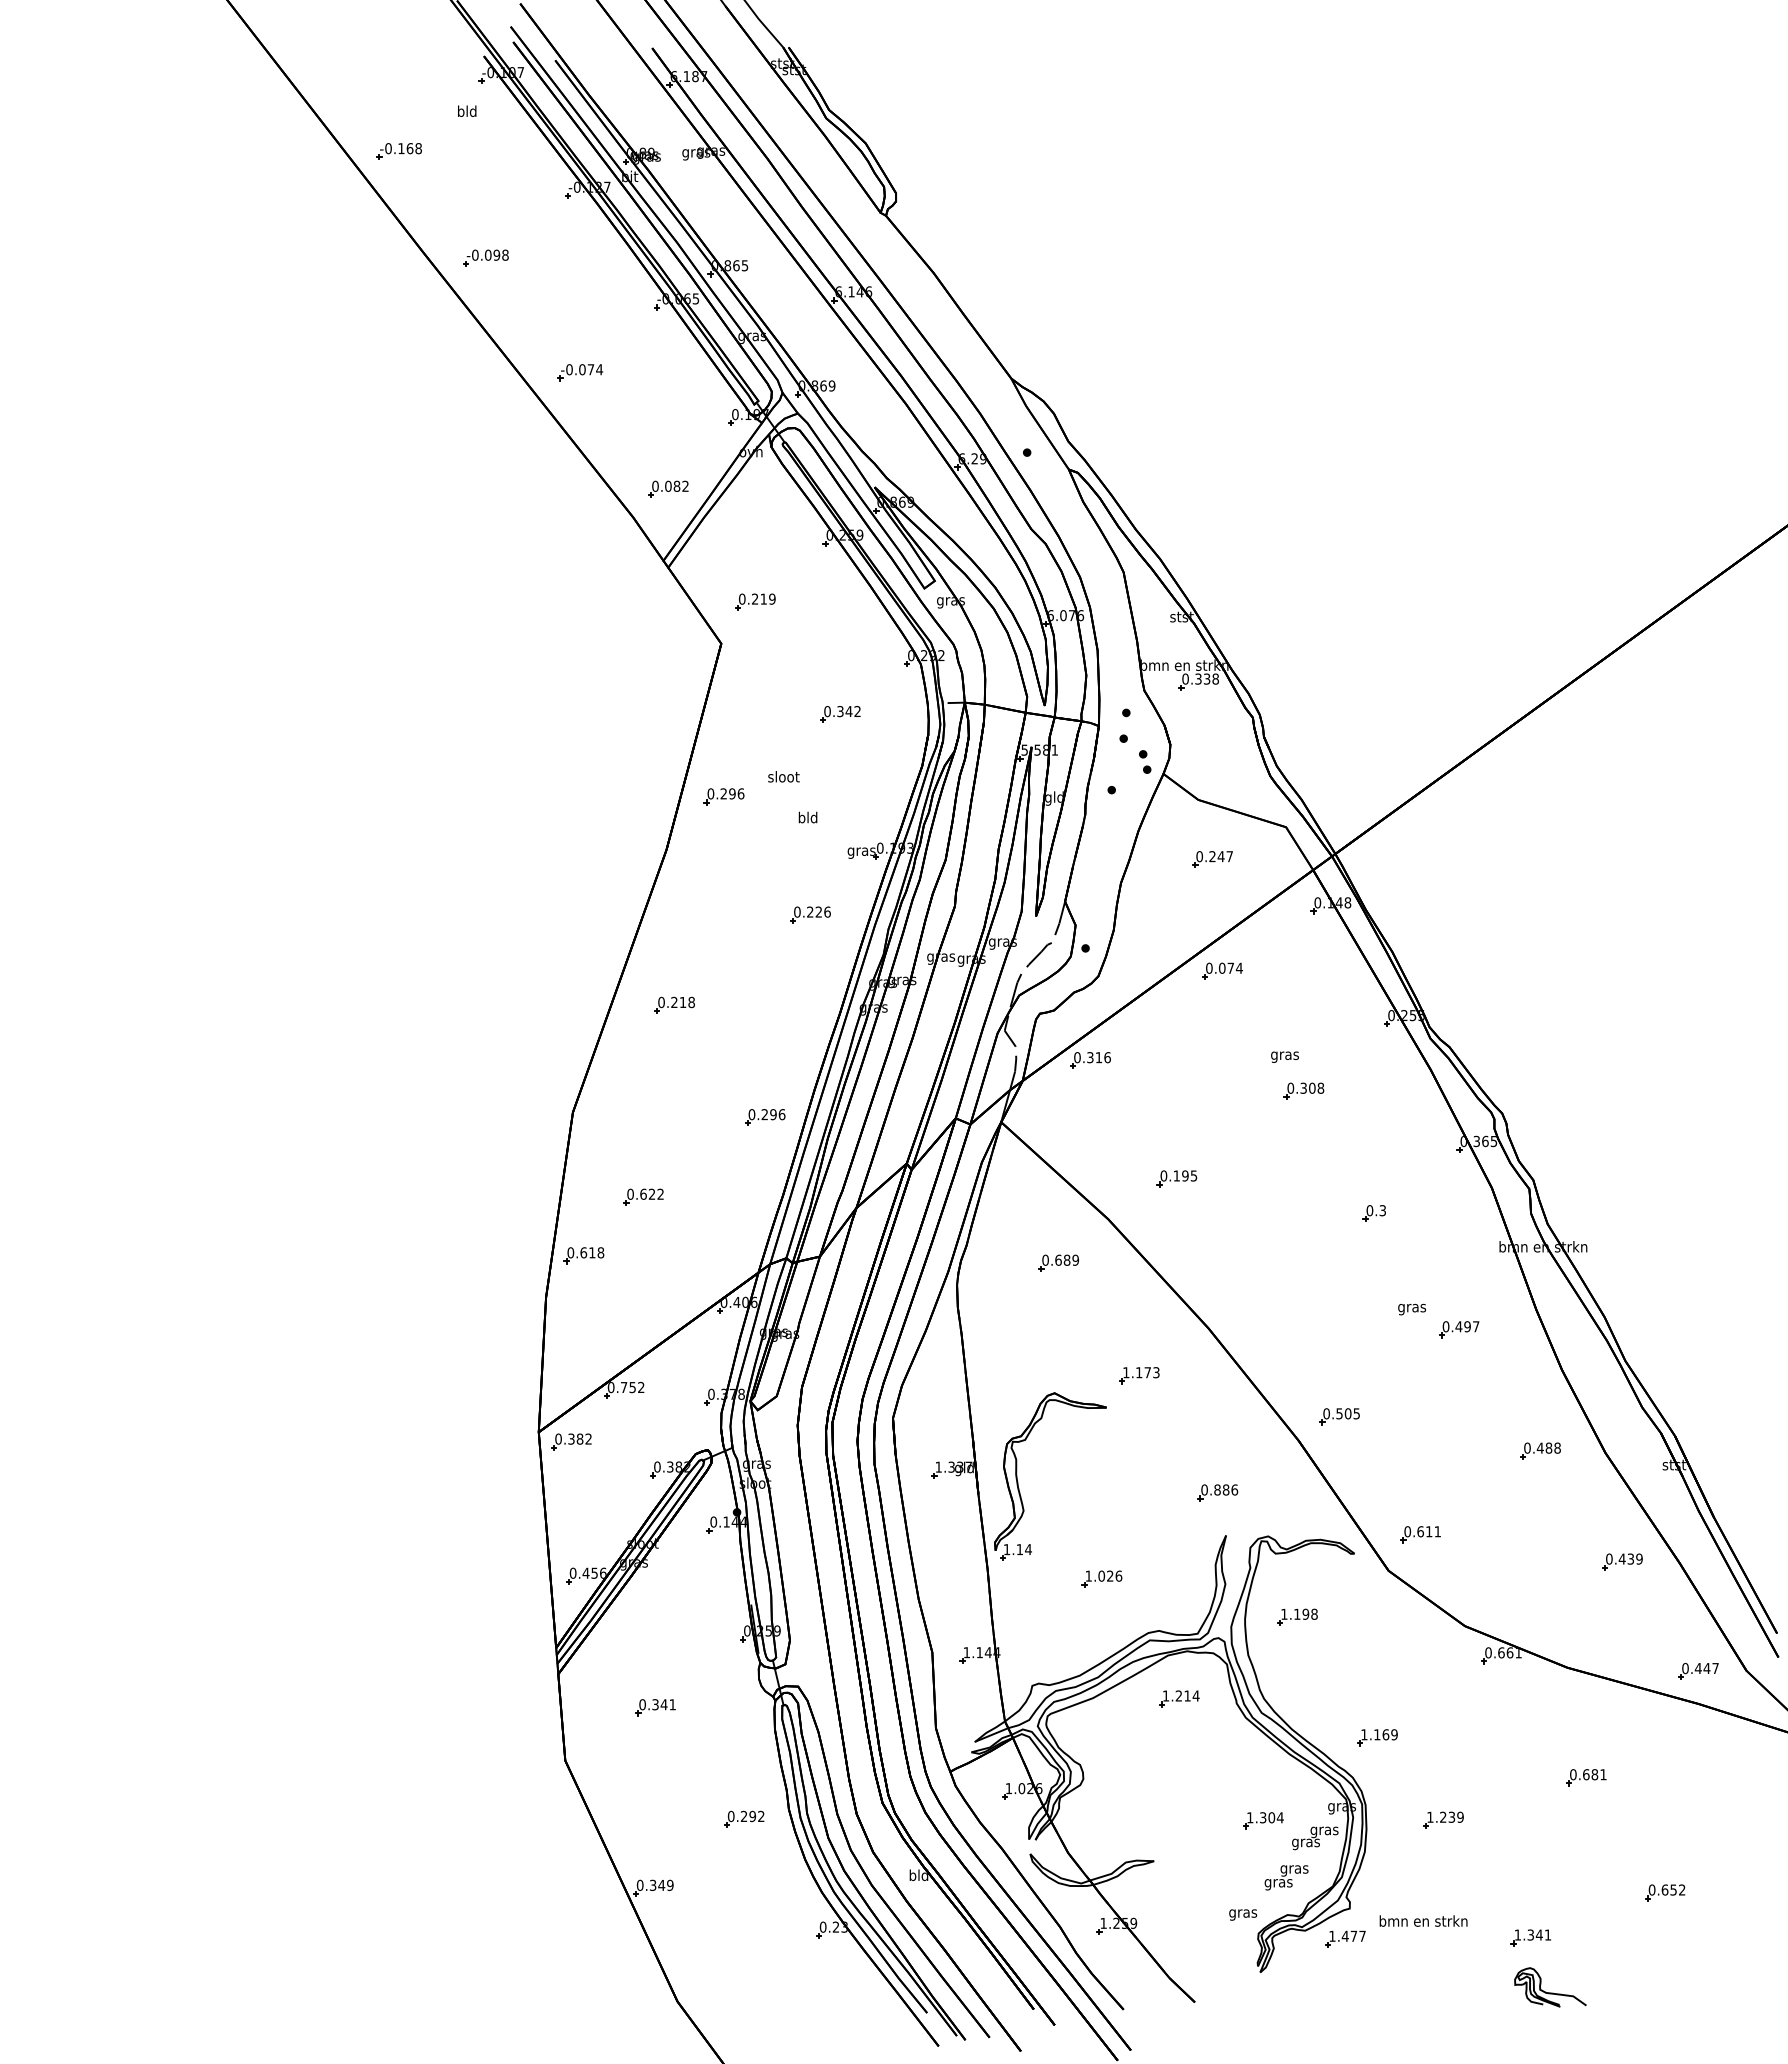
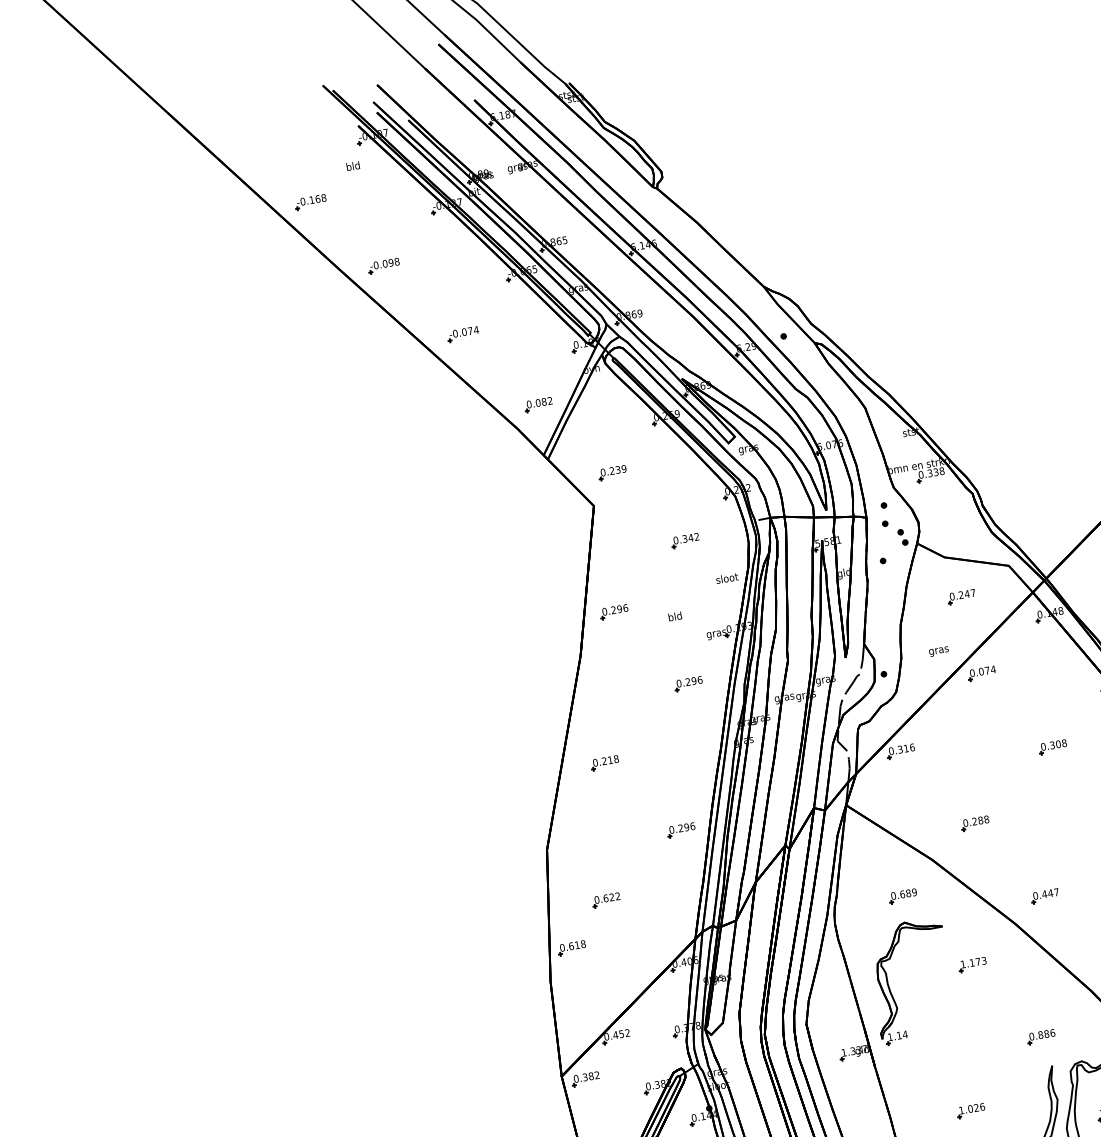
text: (763, 598) -> (617, 469), 0.219 -> 0.239
text: (783, 776) -> (726, 578), moved
text: (818, 911) -> (693, 680), 0.226 -> 0.296
text: (1284, 1056) -> (938, 651), moved
text: (1185, 1175) -> (980, 820), 0.195 -> 0.288
part: (1256, 1296) -> (1044, 895), added
text: (623, 1387) -> (615, 1035), 0.752 -> 0.452
part: (1018, 1481) -> (890, 988), moved

